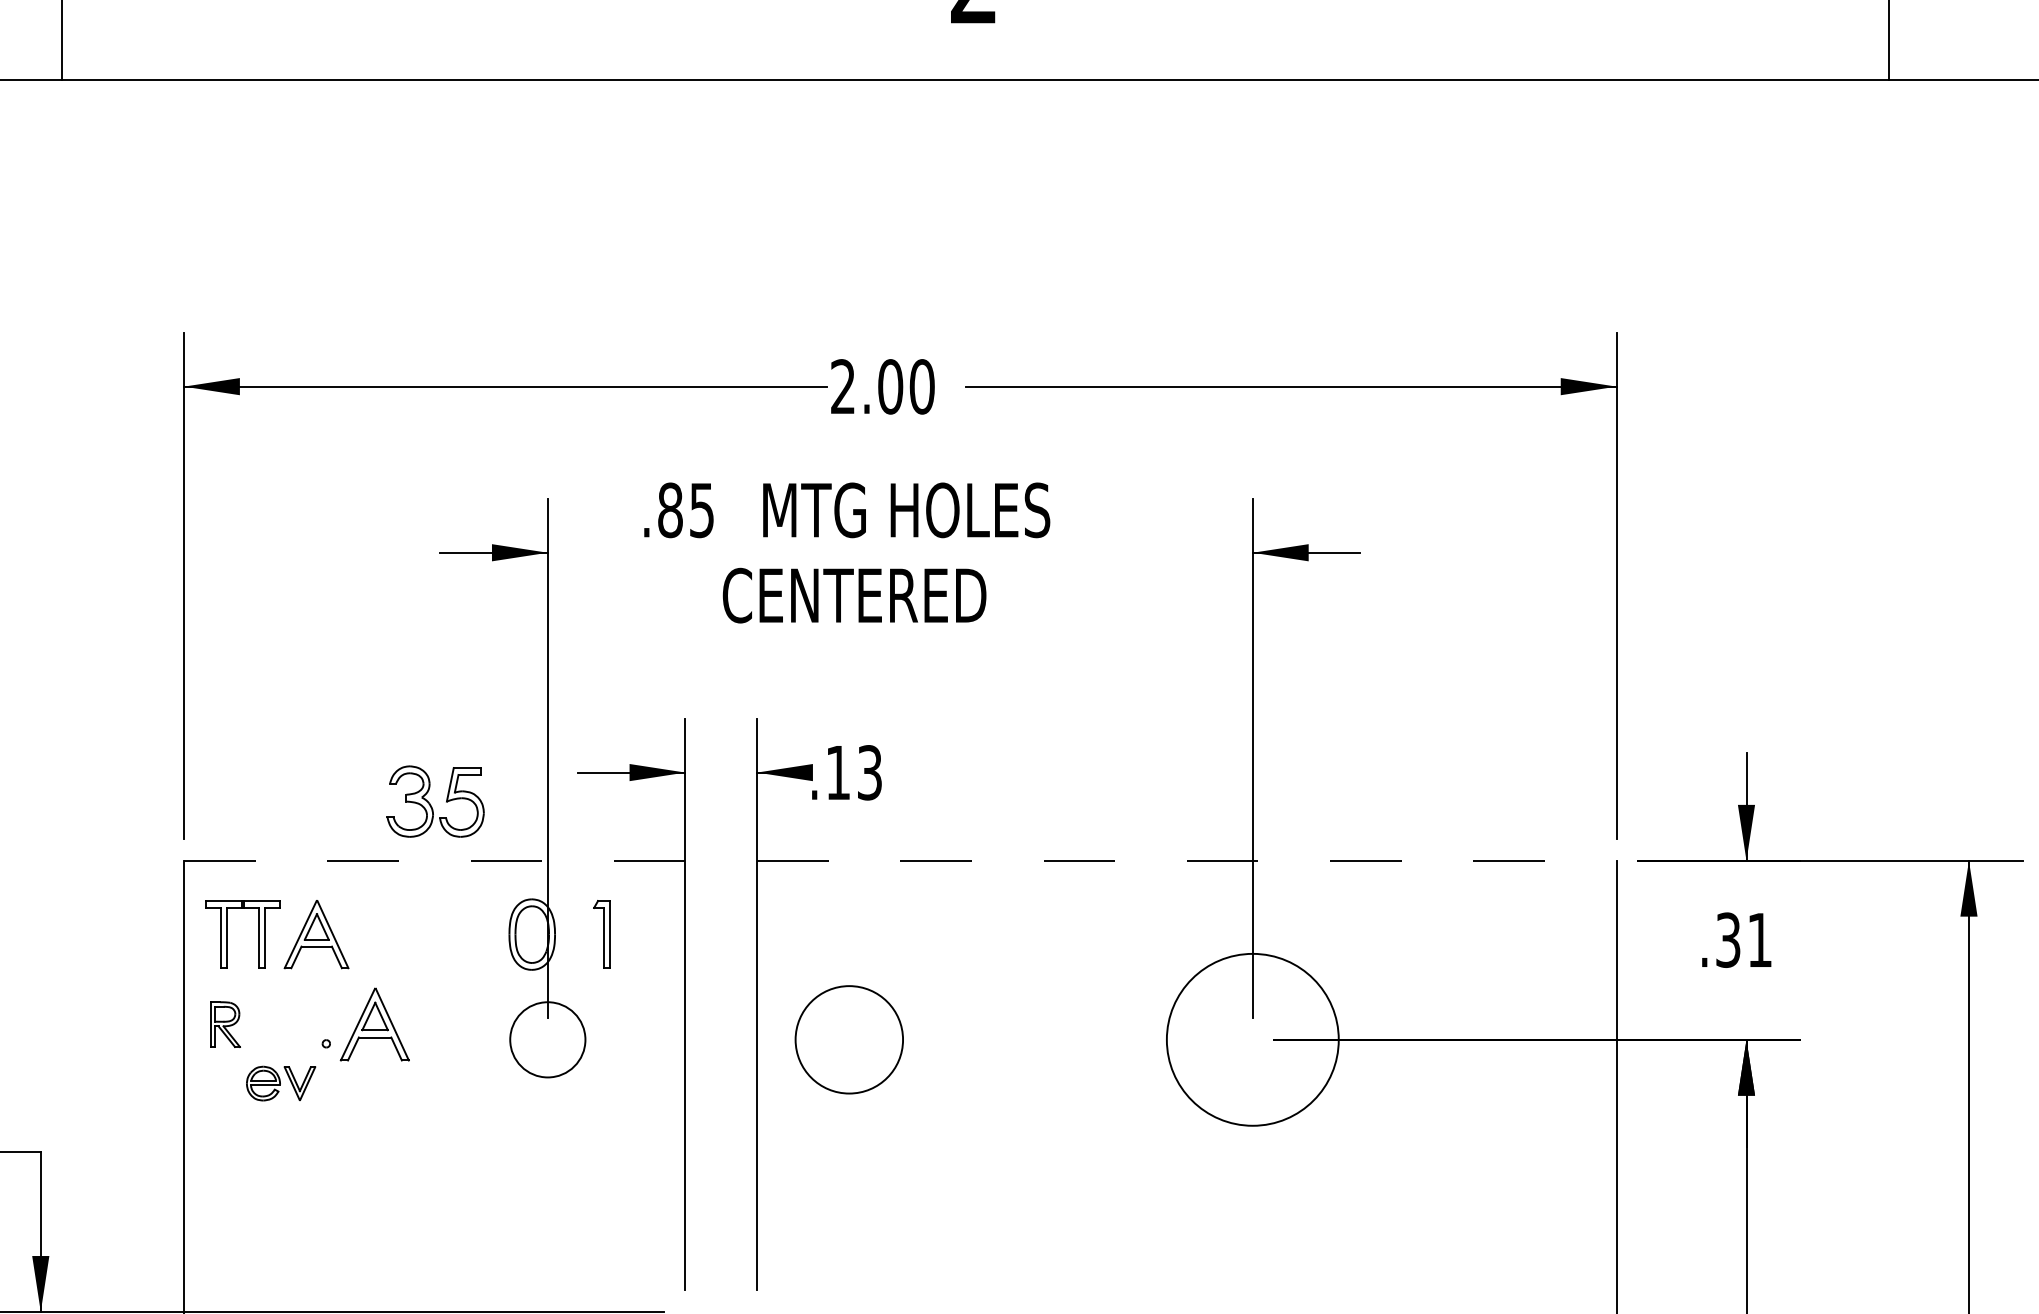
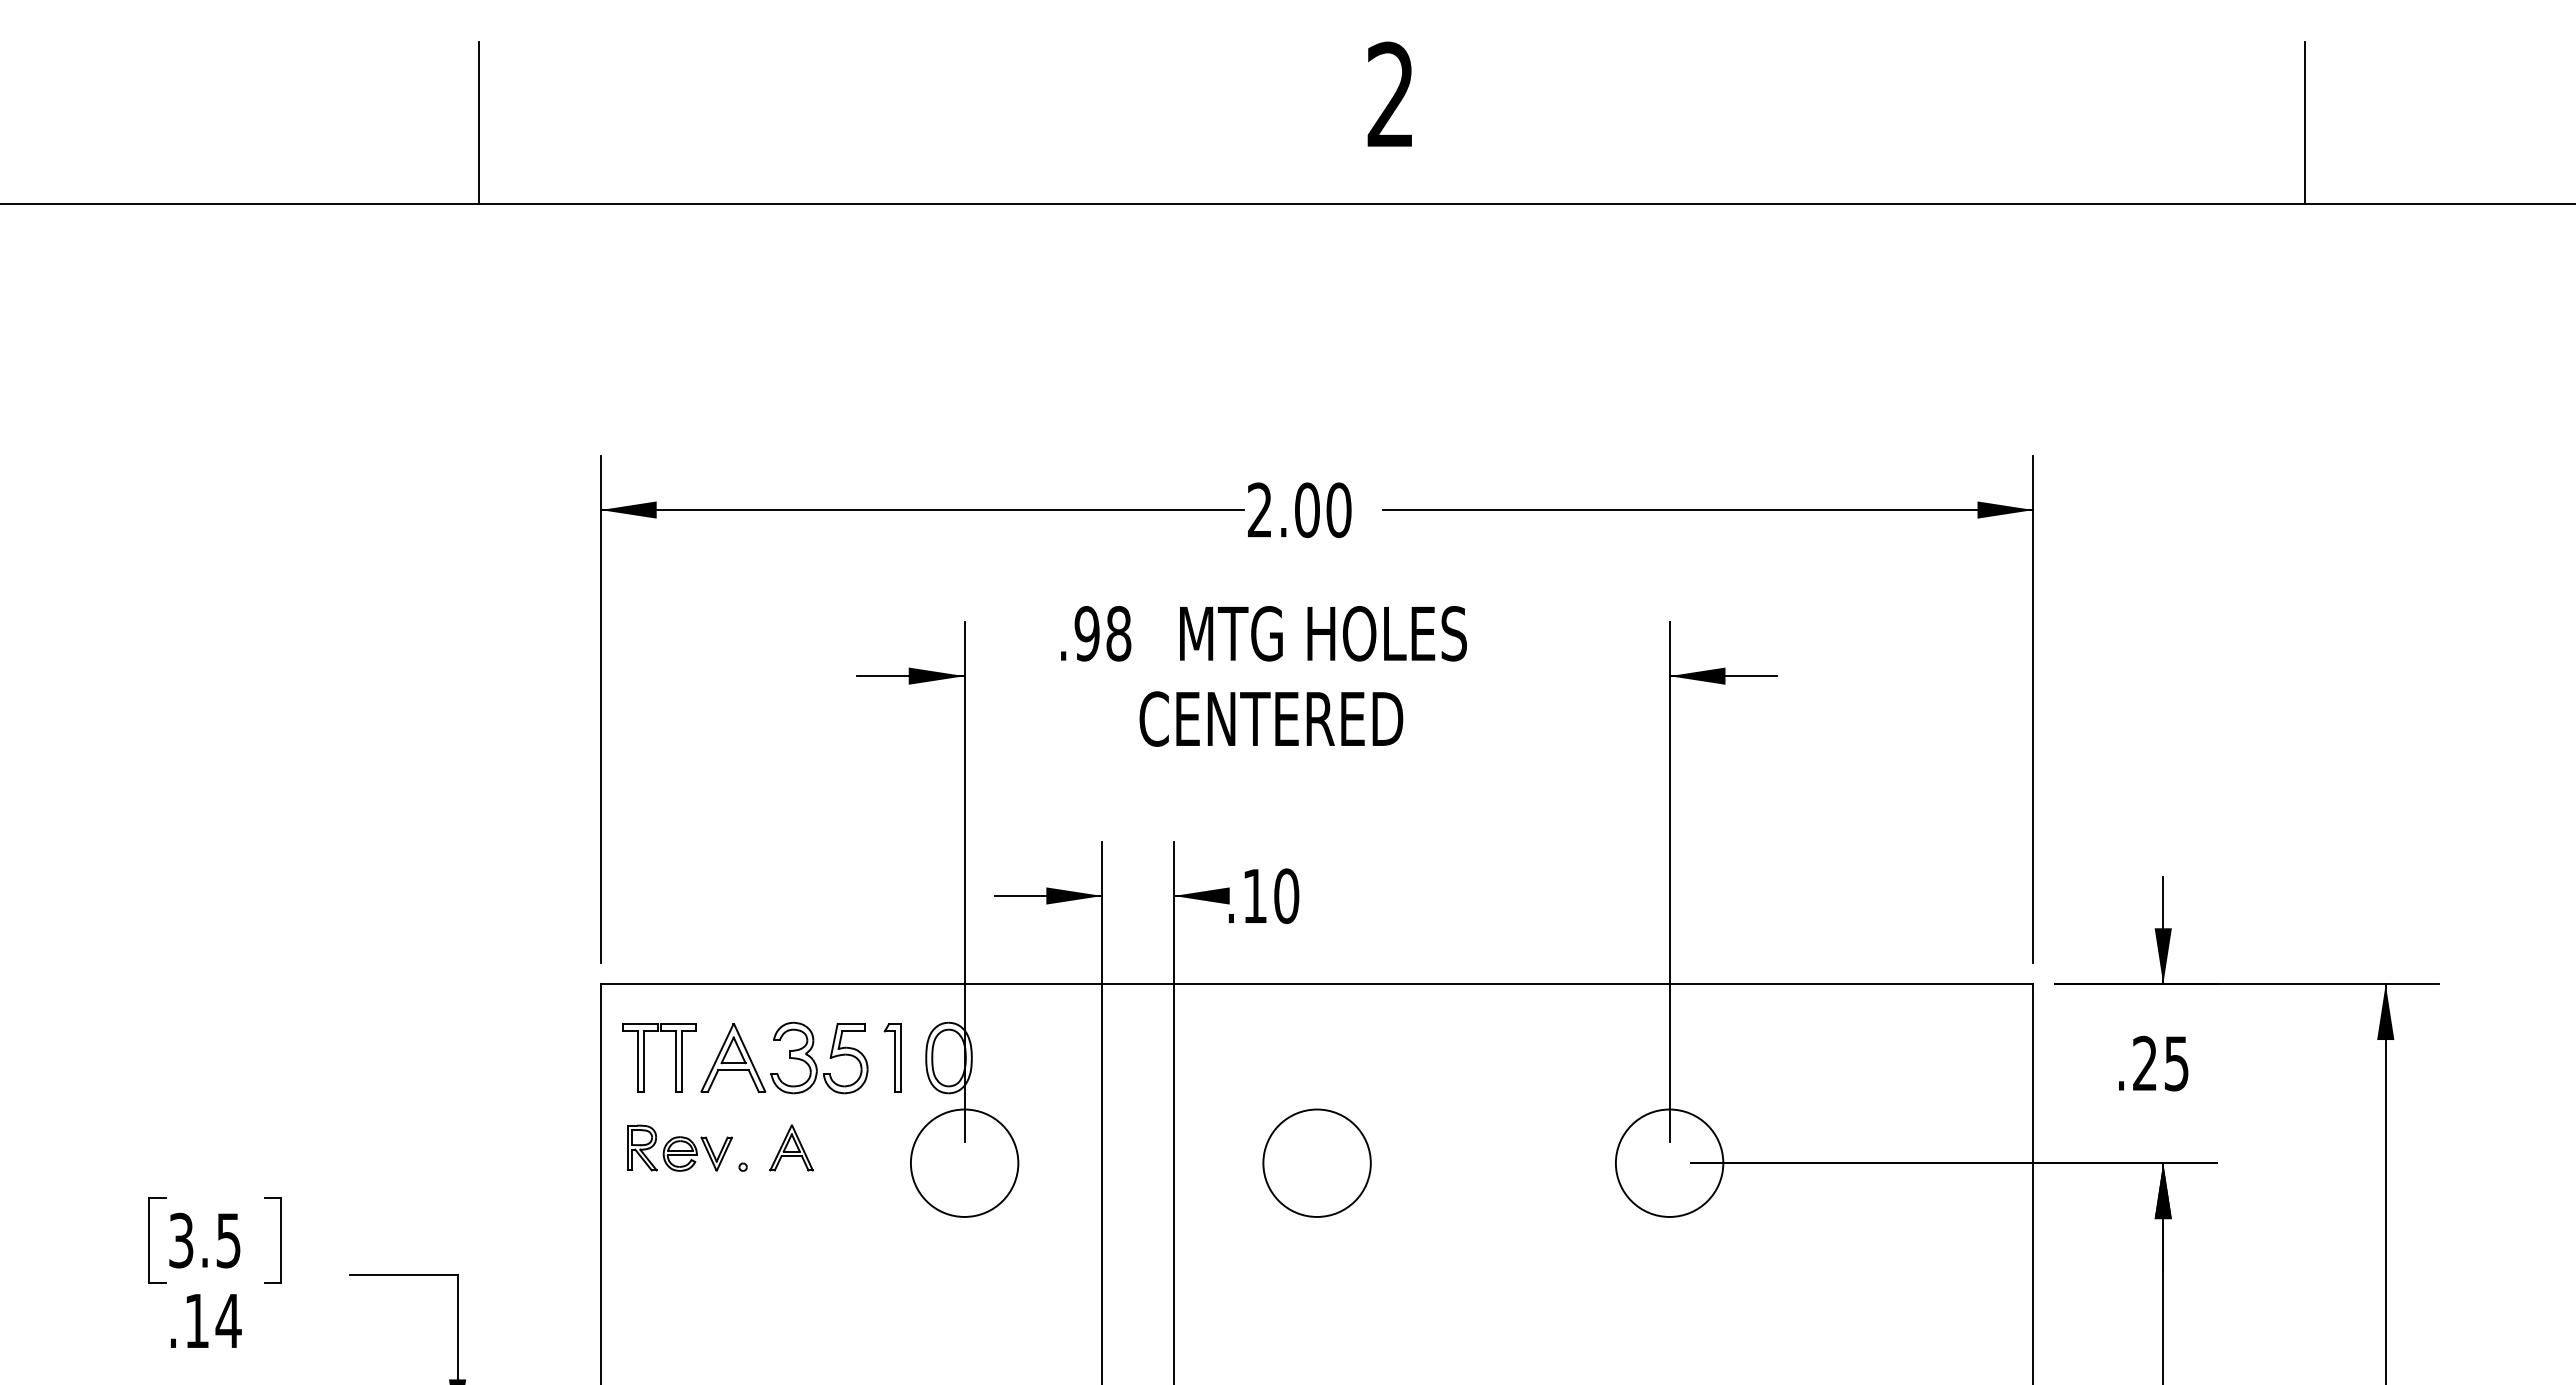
text: (685, 510) -> (1102, 633), .85 -> .98
text: (869, 773) -> (1286, 896), .13 -> .10
part: (435, 801) -> (819, 1057), moved
line: (900, 861) -> (1317, 984), dashed -> solid
part: (601, 934) -> (892, 1057), moved
text: (1743, 940) -> (2160, 1063), .31 -> .25
part: (374, 1024) -> (791, 1147), size x0.62
circle: (547, 1039) -> (964, 1162), size x1.43
circle: (848, 1039) -> (1316, 1162), moved
circle: (1252, 1039) -> (1669, 1162), size x0.62
part: (280, 1083) -> (697, 1153), moved

